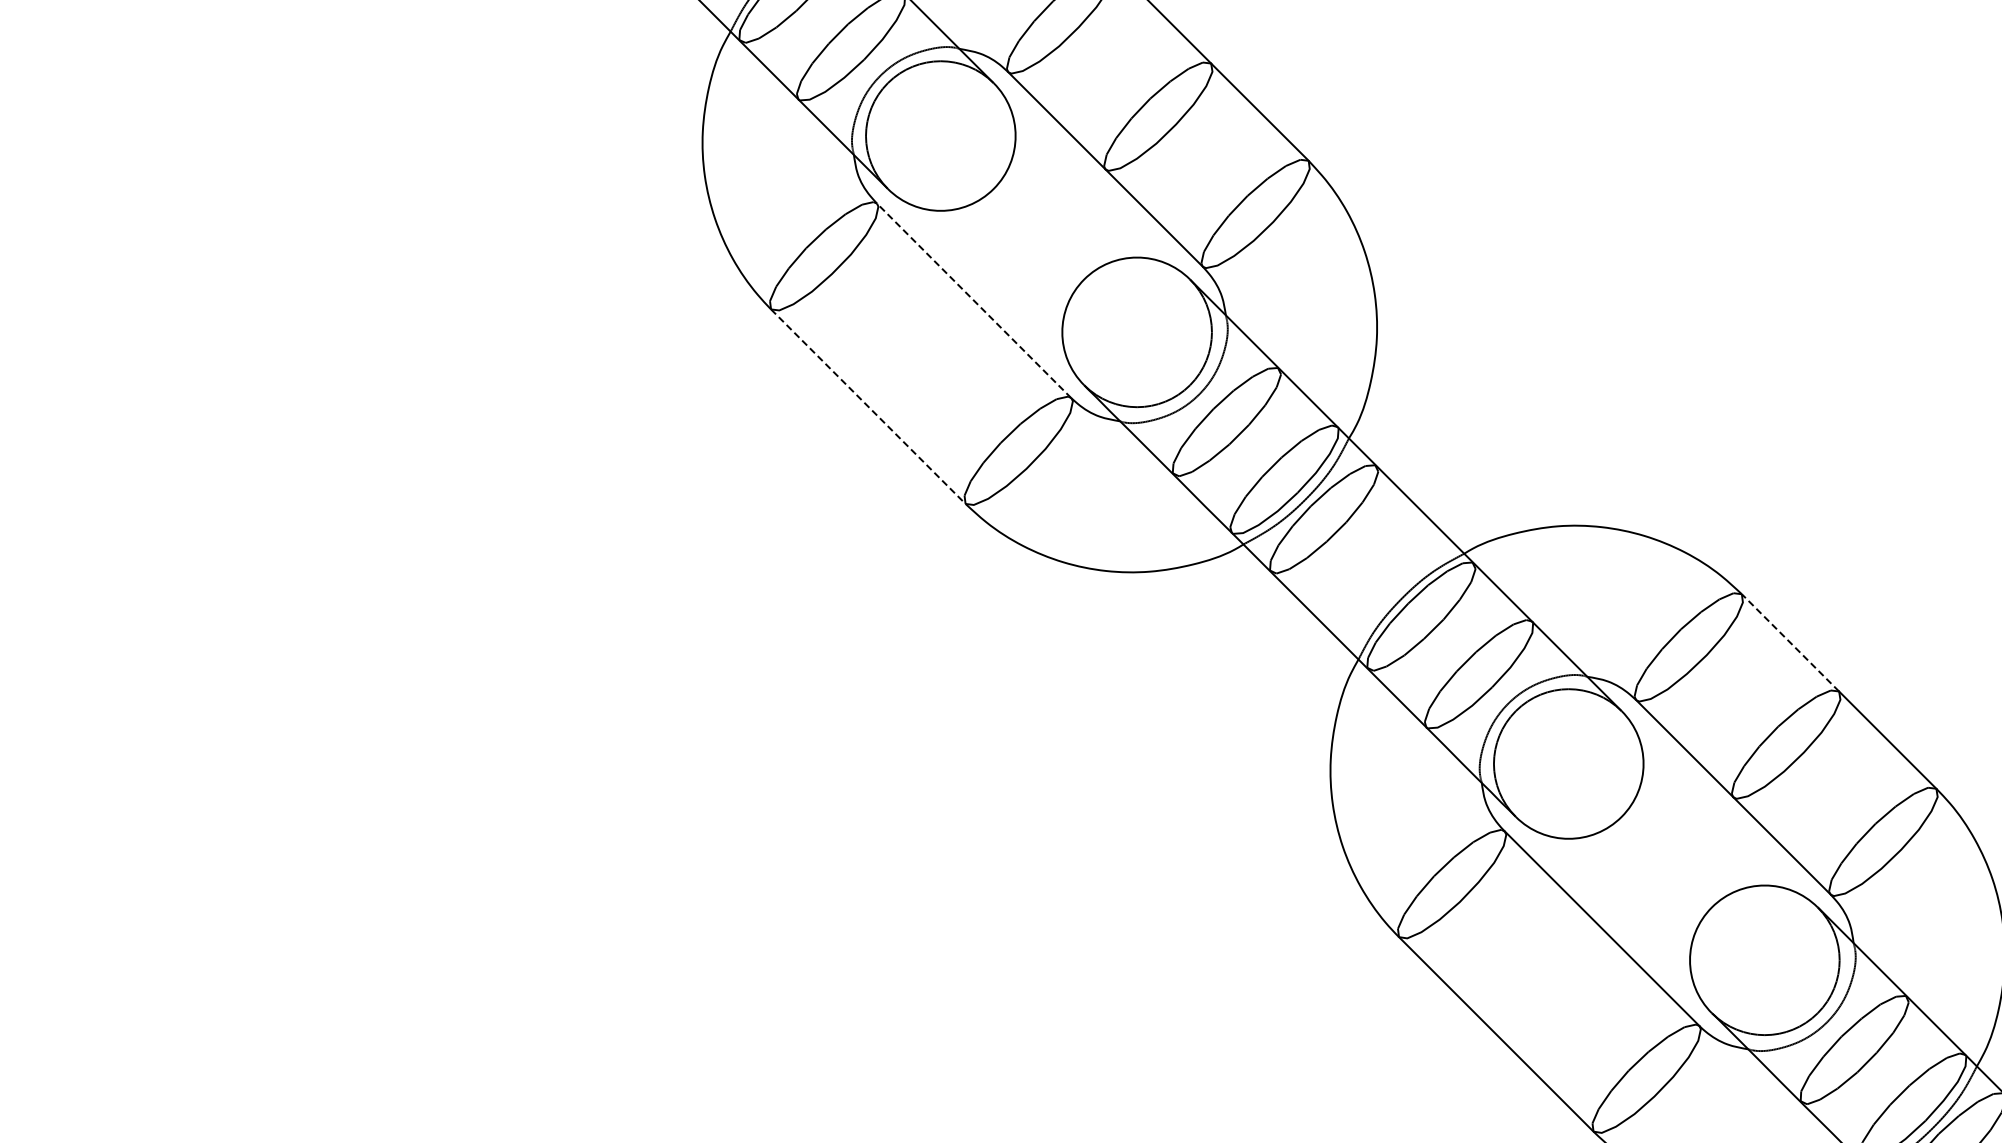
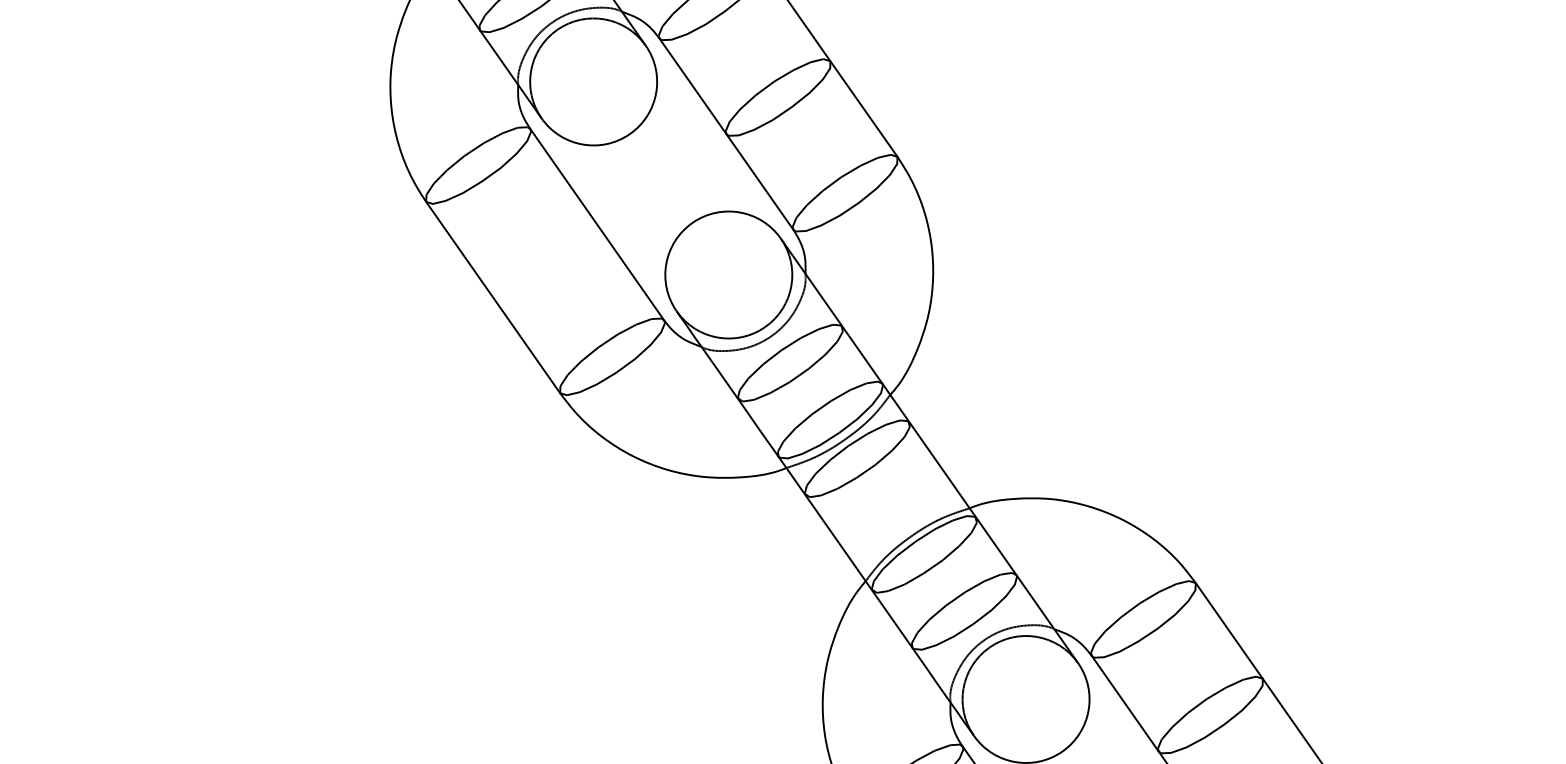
line: (974, 300) -> (597, 224), dashed -> solid
line: (868, 406) -> (493, 297), dashed -> solid
line: (1790, 642) -> (1229, 630), dashed -> solid

